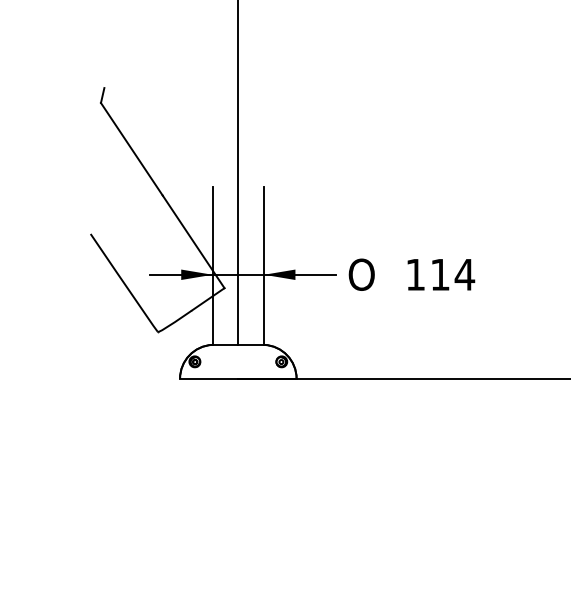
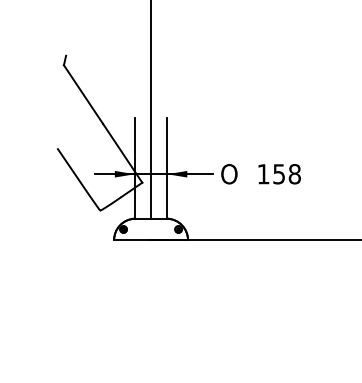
text: (453, 275) -> (287, 174), 114 -> 158

